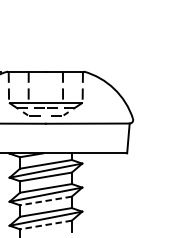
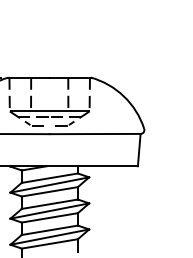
line: (45, 200) -> (49, 217), dashed -> solid
line: (45, 225) -> (49, 244), dashed -> solid

